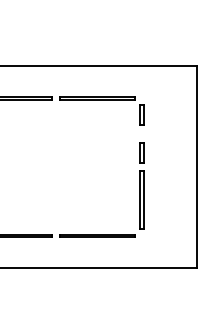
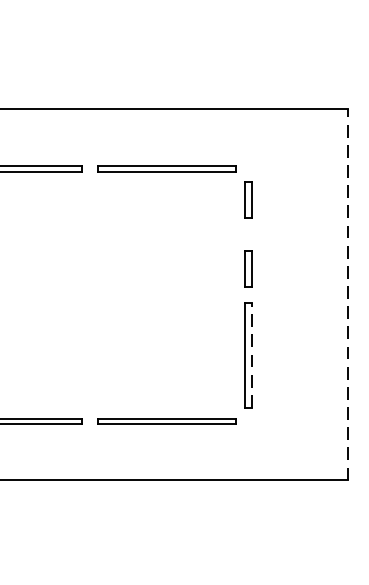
line: (196, 166) -> (347, 293), solid -> dashed
line: (144, 200) -> (252, 356), solid -> dashed

